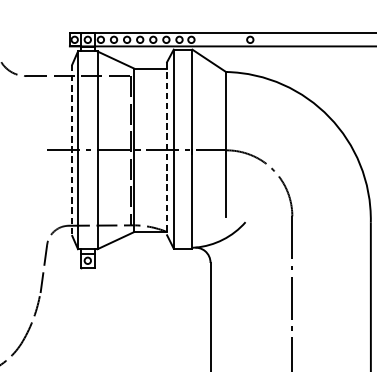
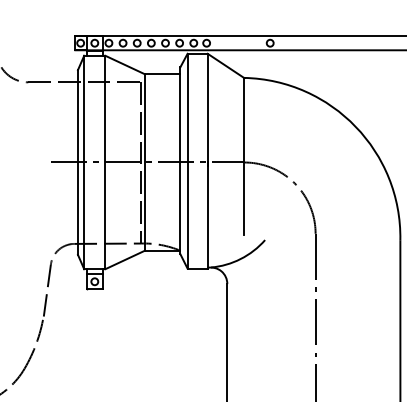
line: (167, 149) -> (180, 161), dashed -> solid
line: (71, 151) -> (77, 163), dashed -> solid

